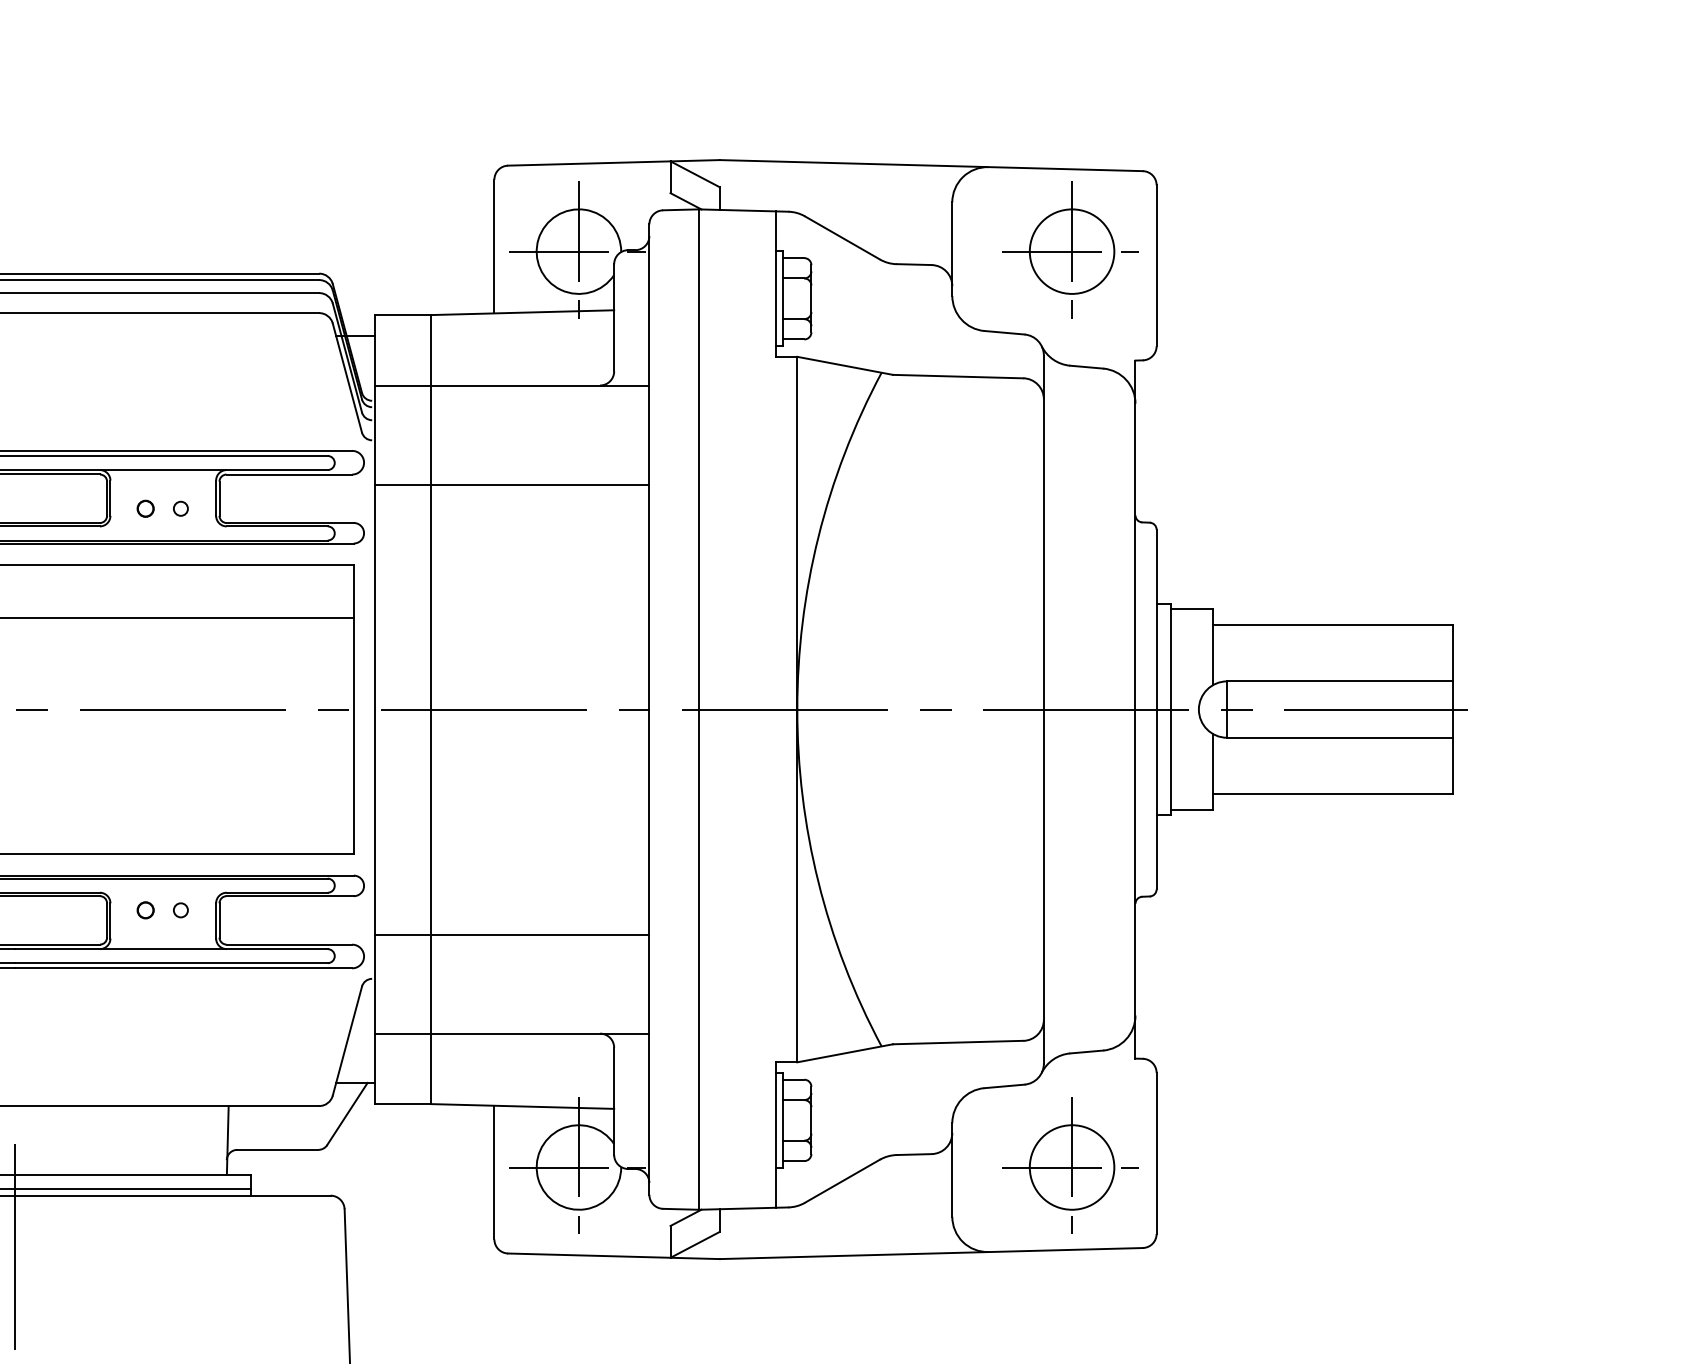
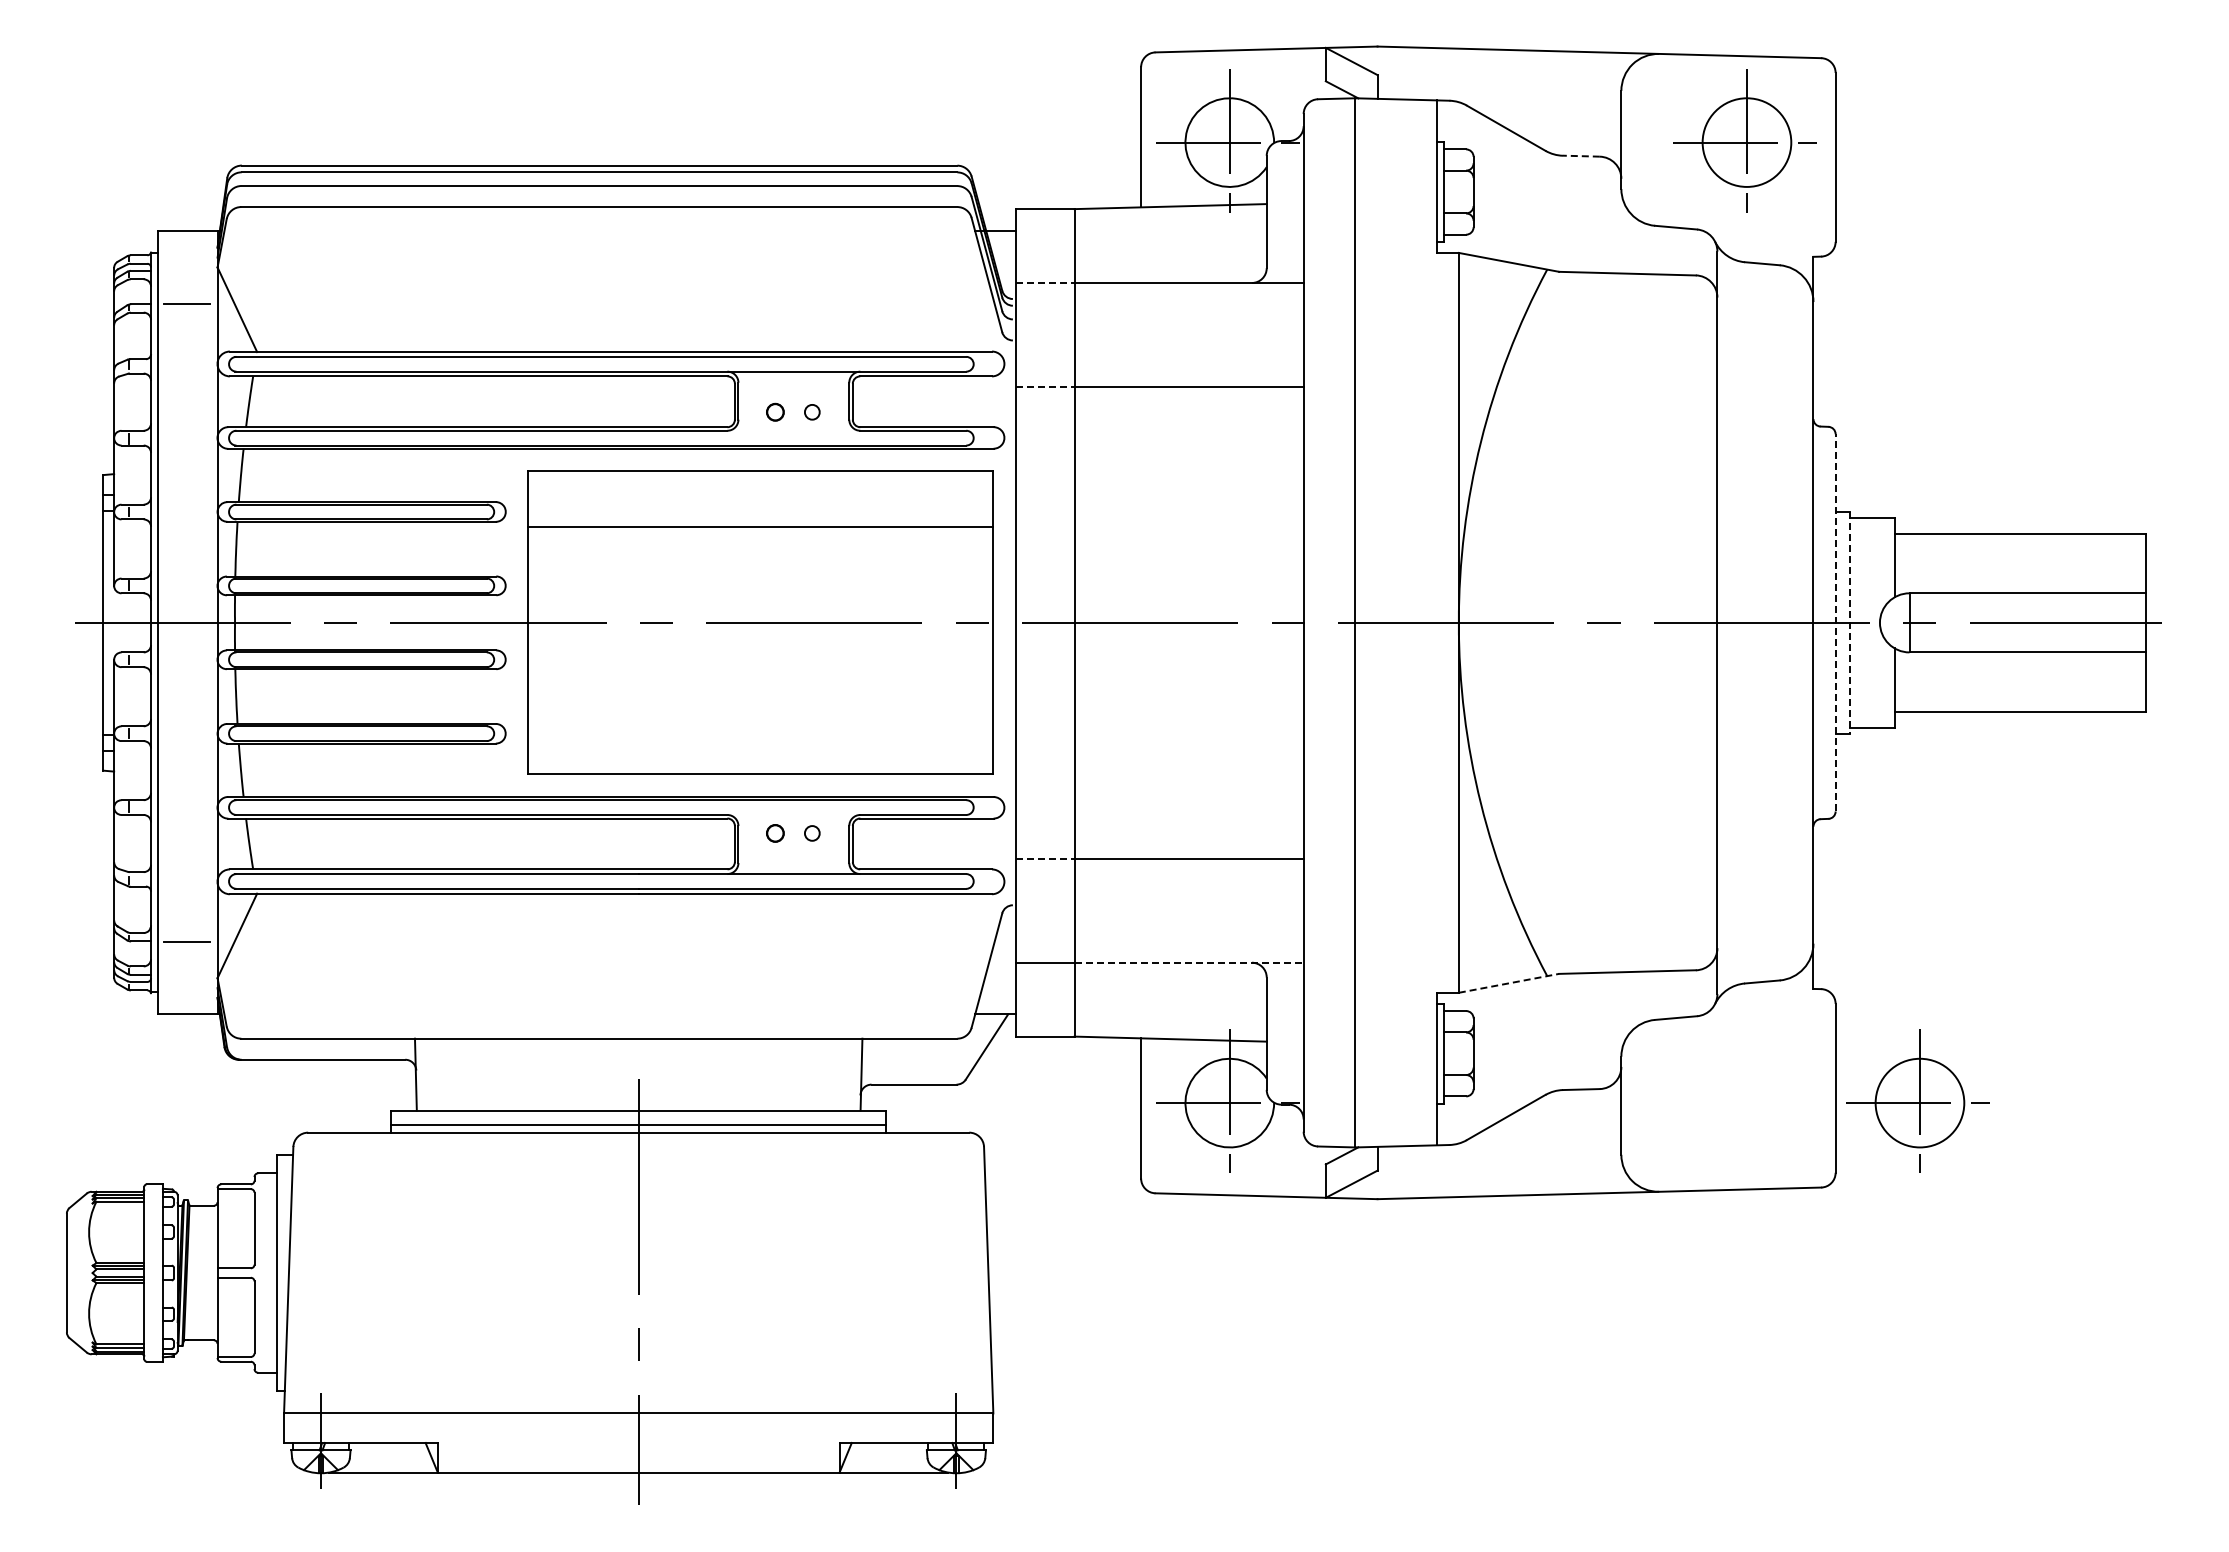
line: (913, 264) -> (1580, 156), solid -> dashed
line: (403, 385) -> (1045, 283), solid -> dashed
line: (403, 484) -> (1045, 386), solid -> dashed
line: (1156, 709) -> (1835, 622), solid -> dashed
line: (1170, 709) -> (1850, 622), solid -> dashed
line: (403, 934) -> (1045, 858), solid -> dashed
line: (540, 1033) -> (1189, 962), solid -> dashed
line: (845, 1053) -> (1509, 983), solid -> dashed
part: (1069, 1165) -> (1917, 1100), moved

